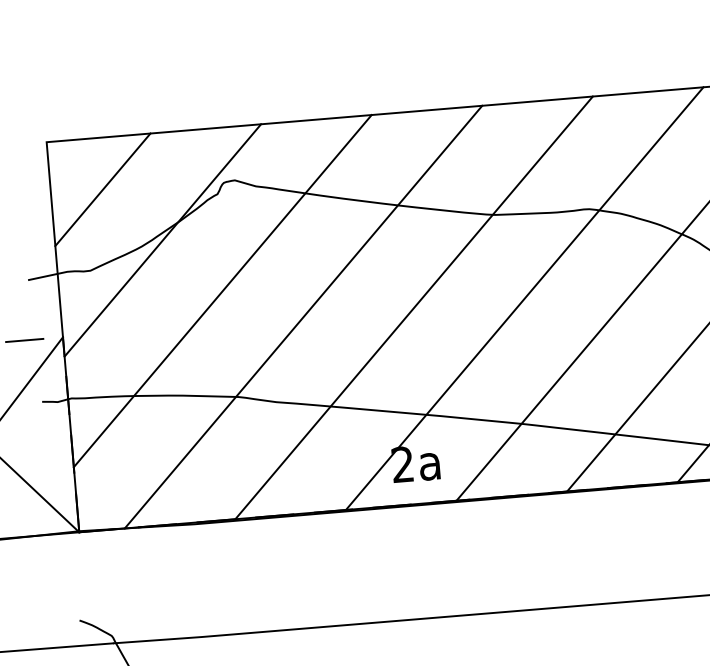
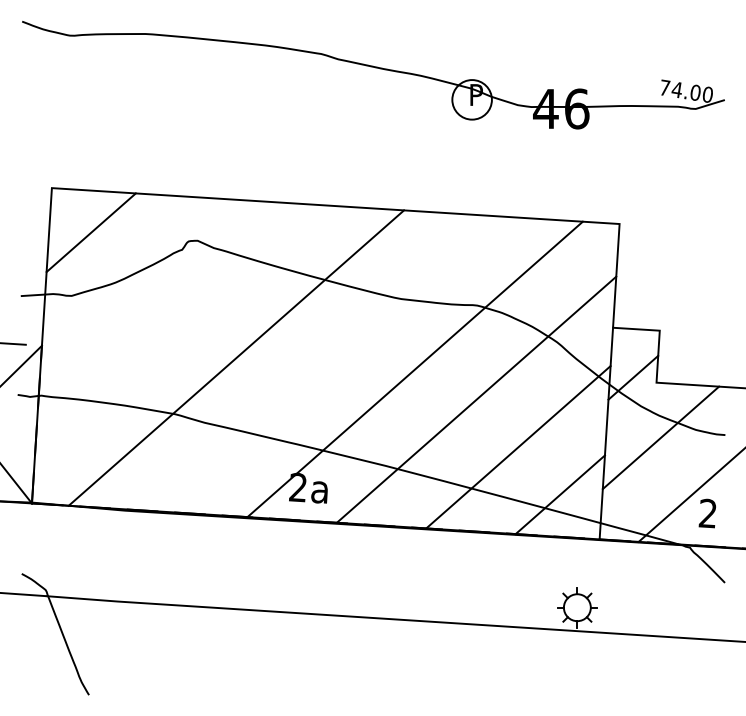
line: (162, 240) -> (132, 280), removed
line: (222, 290) -> (174, 327), removed
line: (413, 307) -> (325, 363), removed

